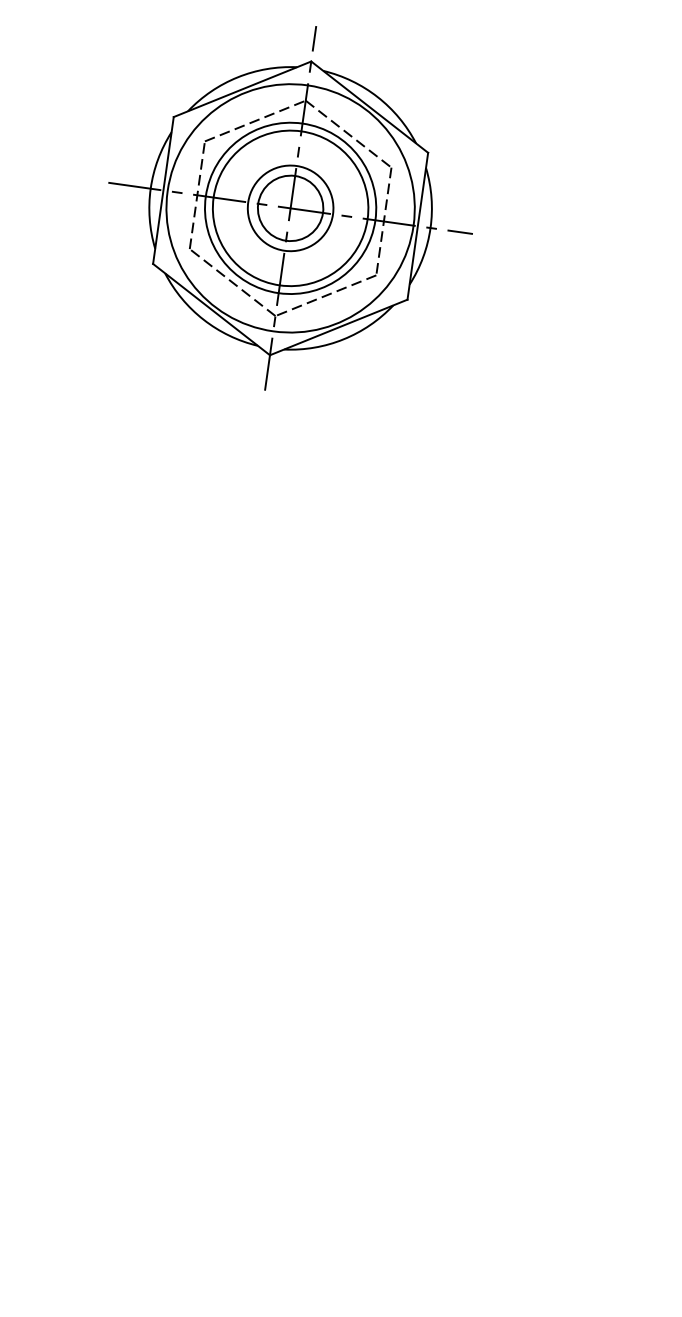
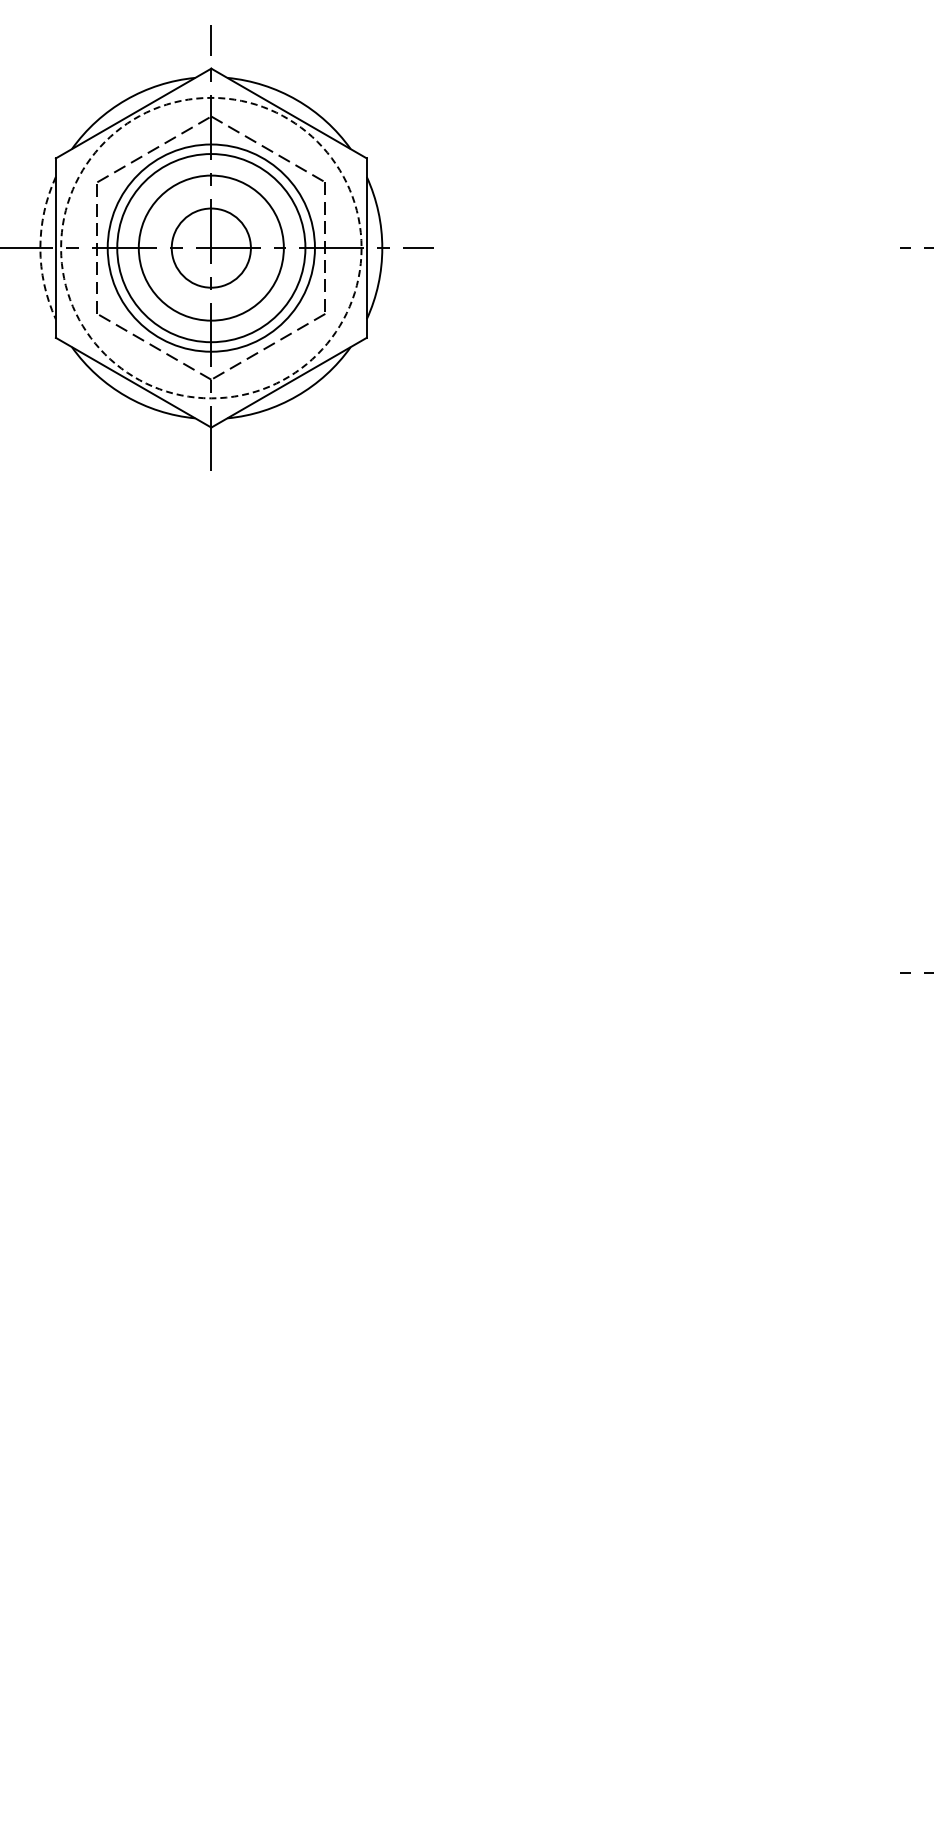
arc: (150, 189) -> (40, 248), solid -> dashed
circle: (290, 207) -> (211, 247), size x1.4
circle: (290, 207) -> (211, 247), solid -> dashed

